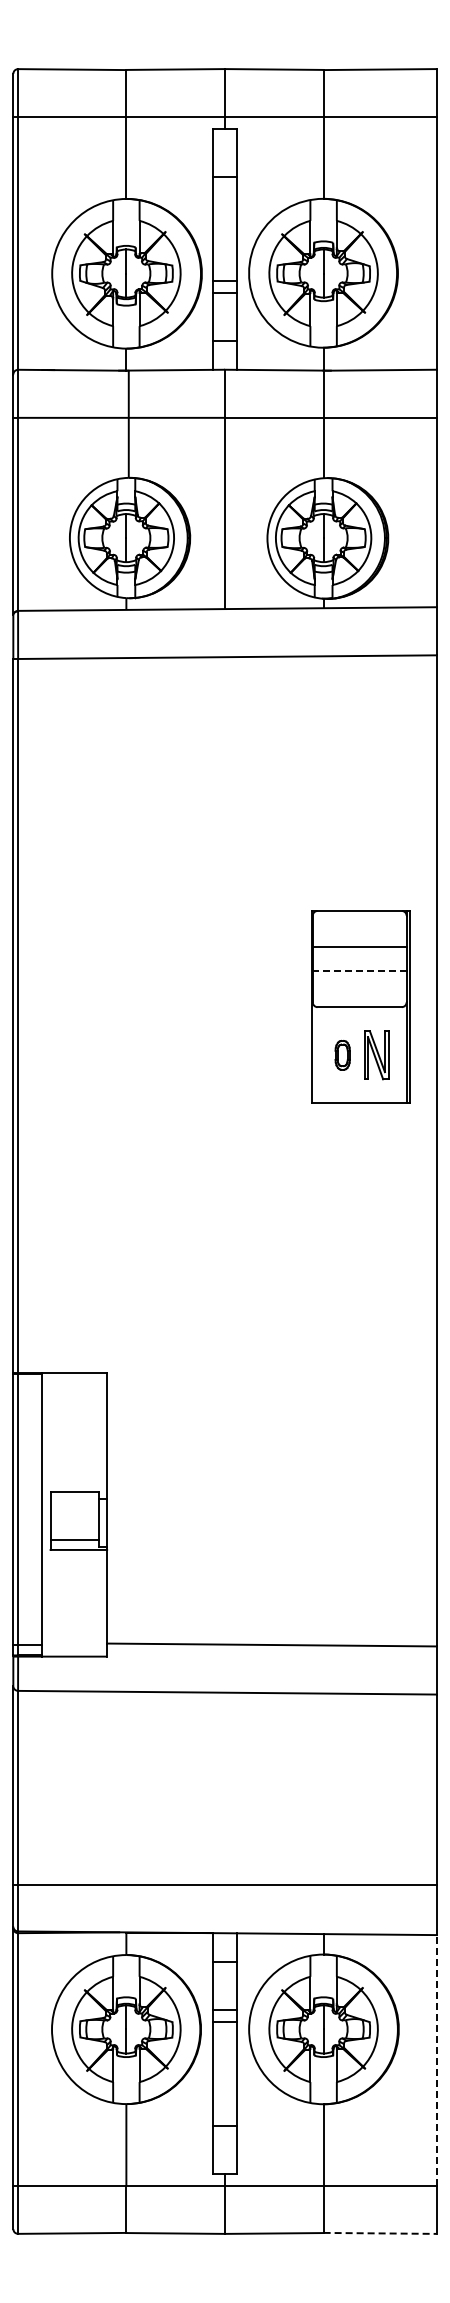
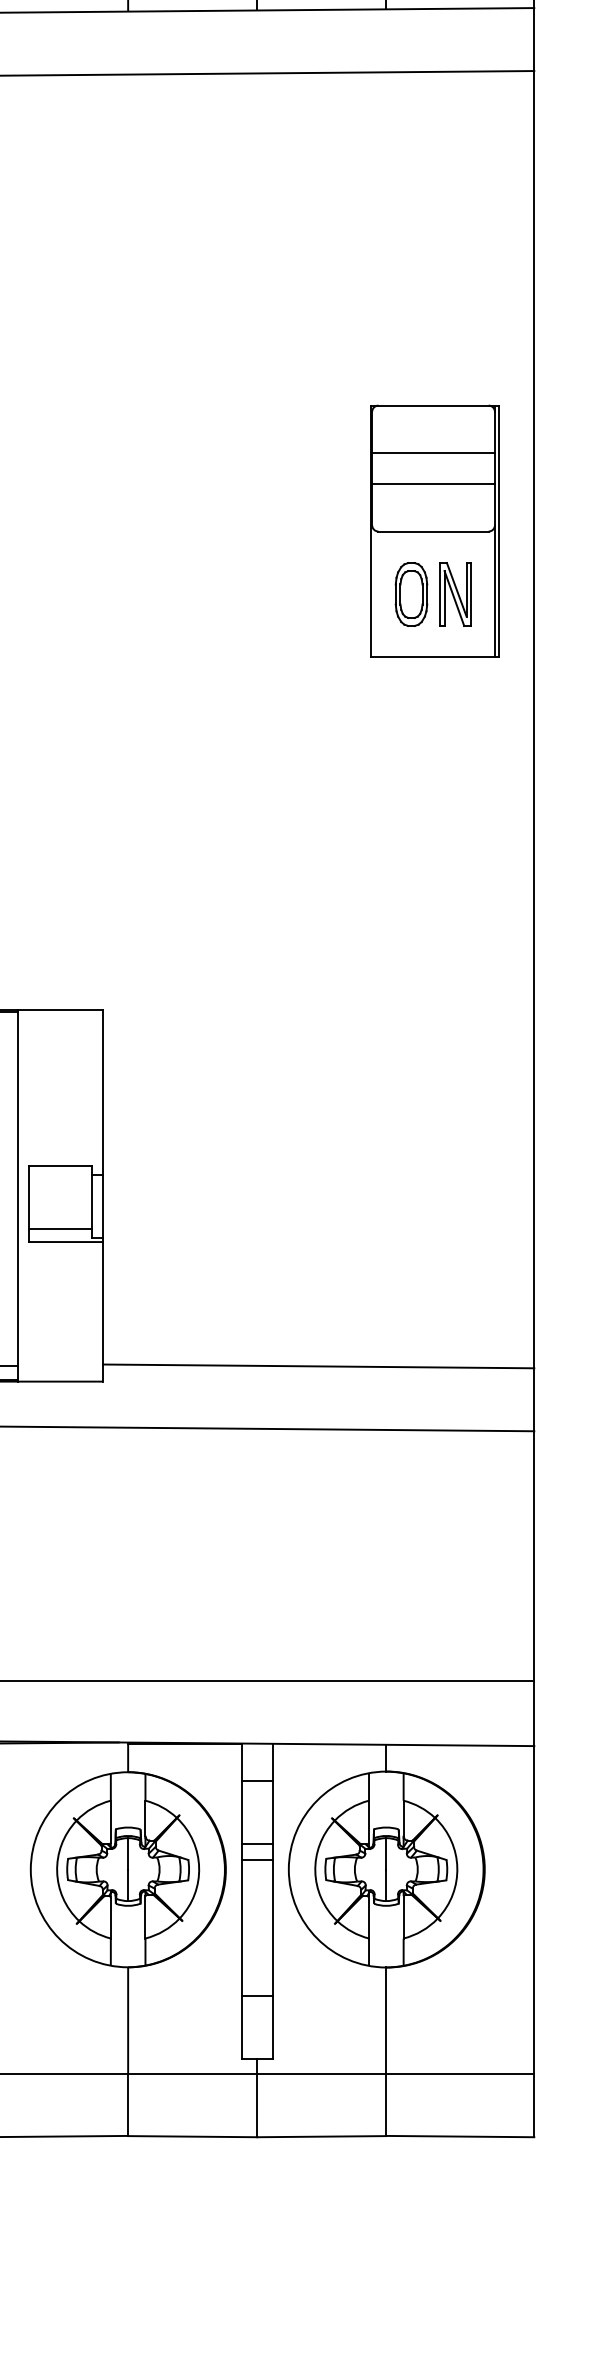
line: (359, 971) -> (433, 484), dashed -> solid
part: (342, 1055) -> (411, 594), size x1.67
line: (436, 2059) -> (534, 1908), dashed -> solid
line: (380, 2233) -> (460, 2136), dashed -> solid

